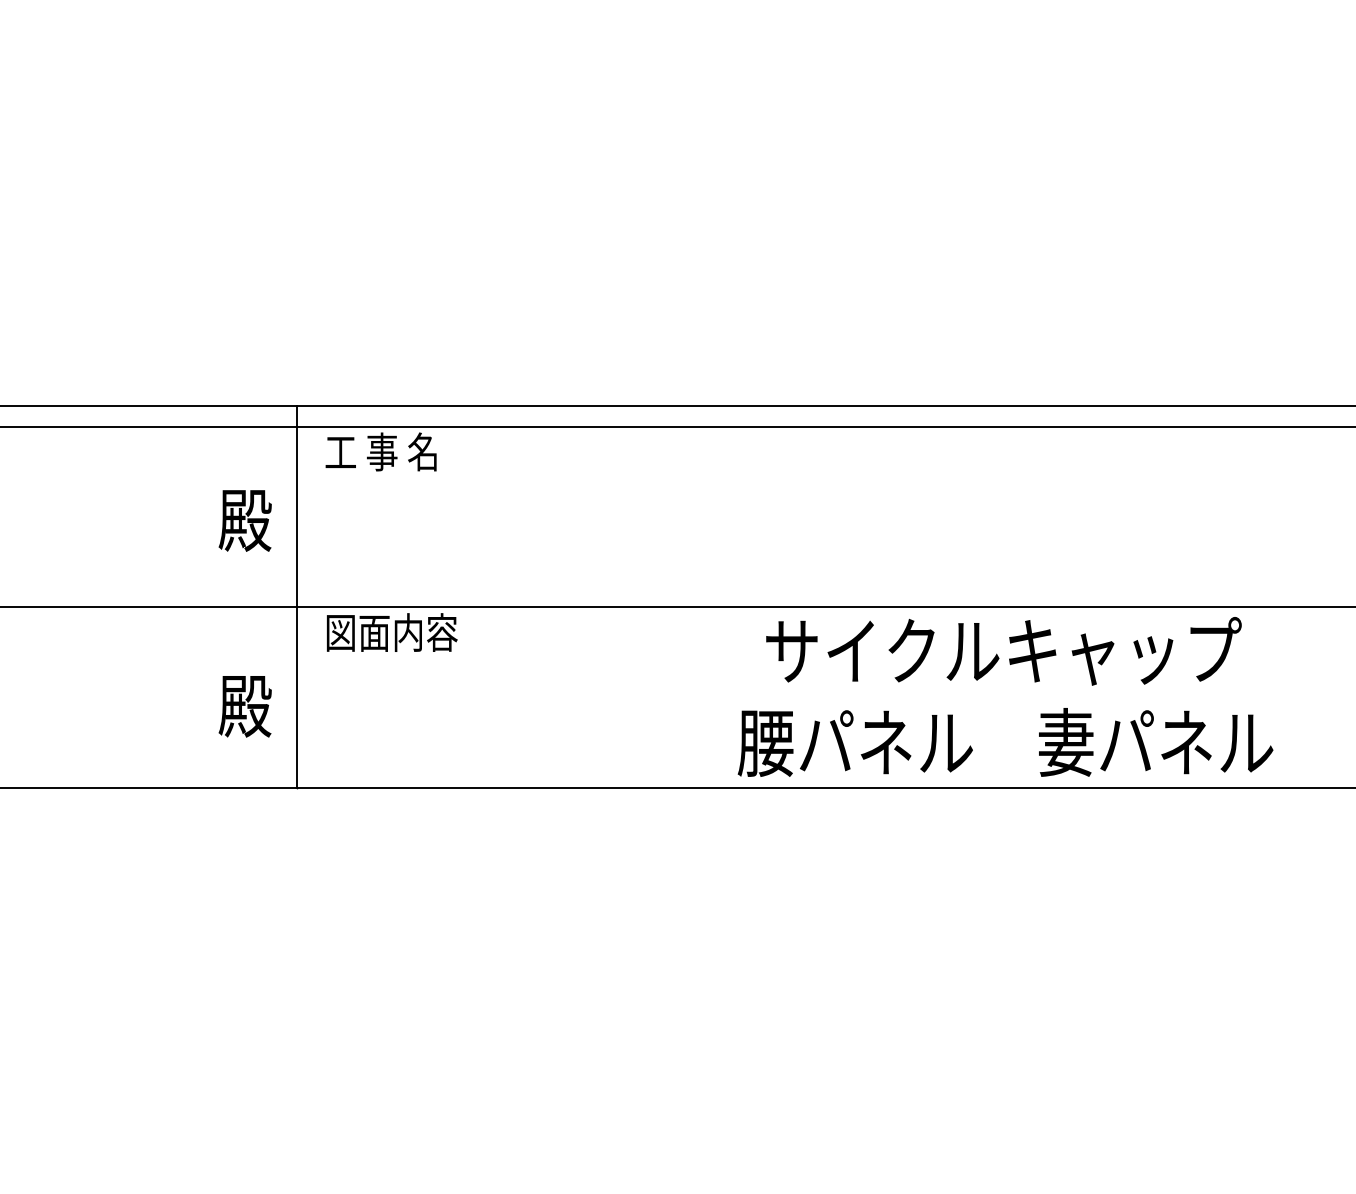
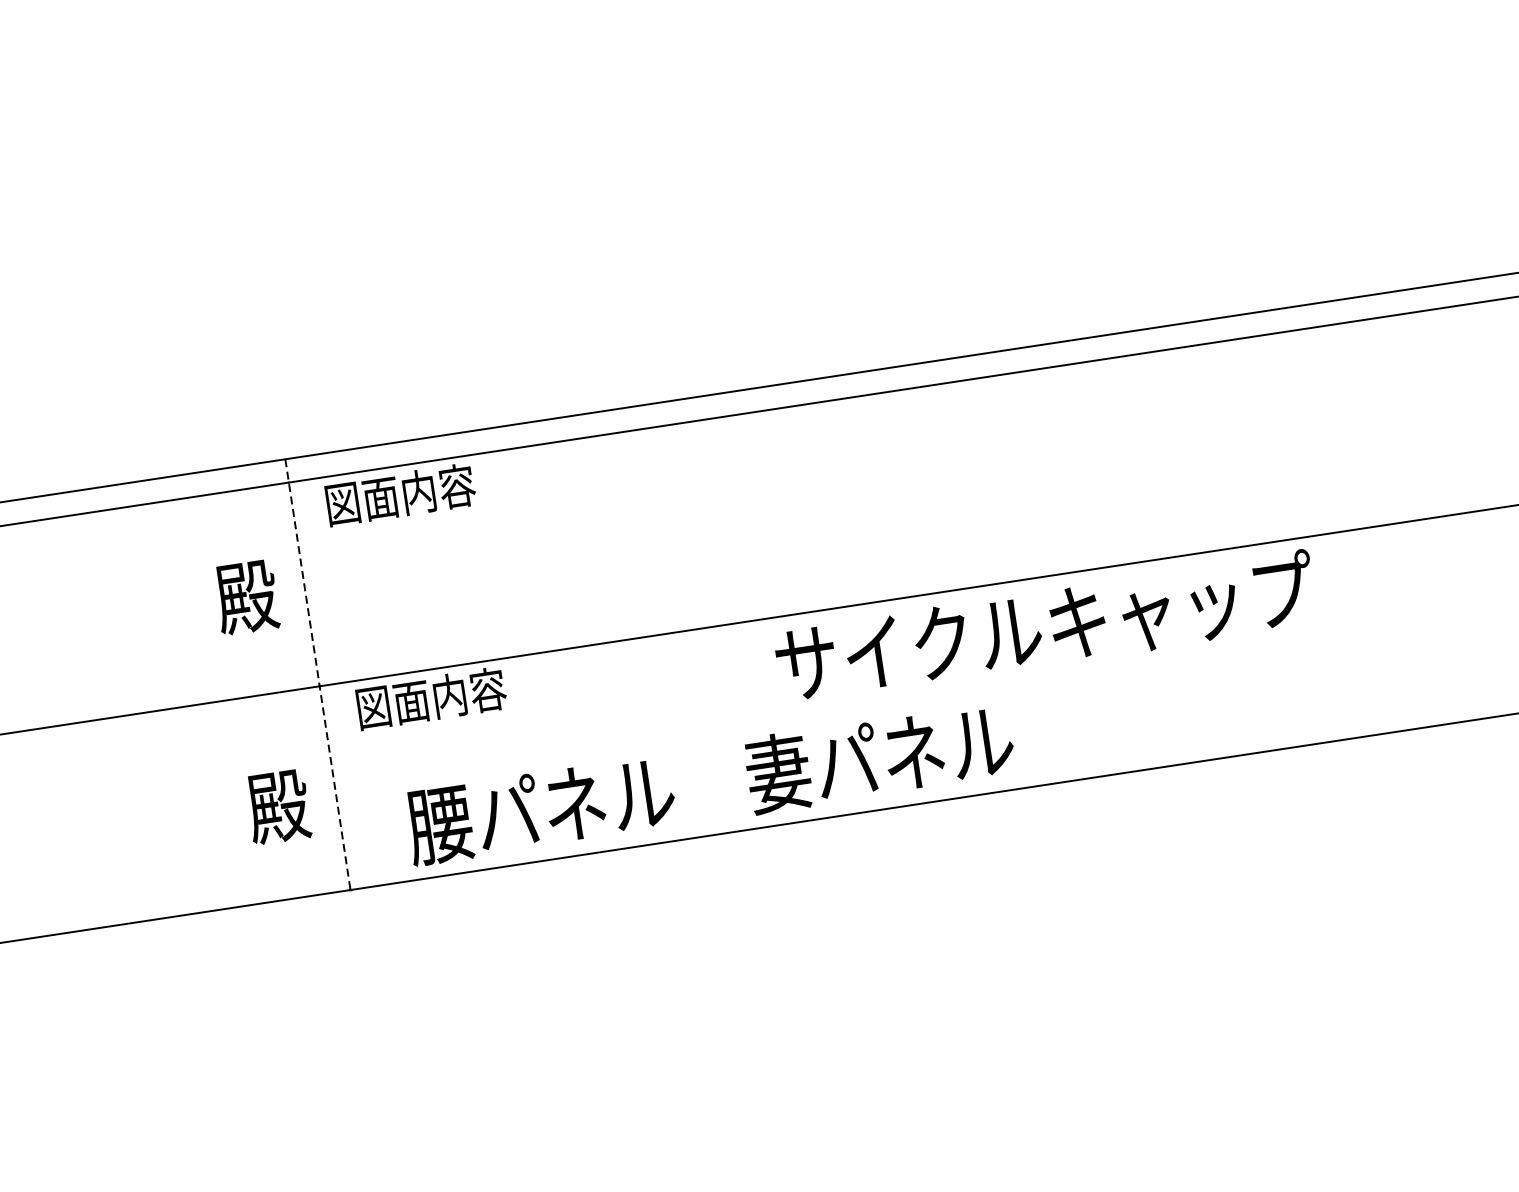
text: (391, 451) -> (399, 494), 工 事 名 -> 図面内容
line: (296, 596) -> (317, 674), solid -> dashed
text: (1003, 651) -> (1045, 627), moved
text: (1005, 742) -> (710, 783), moved

